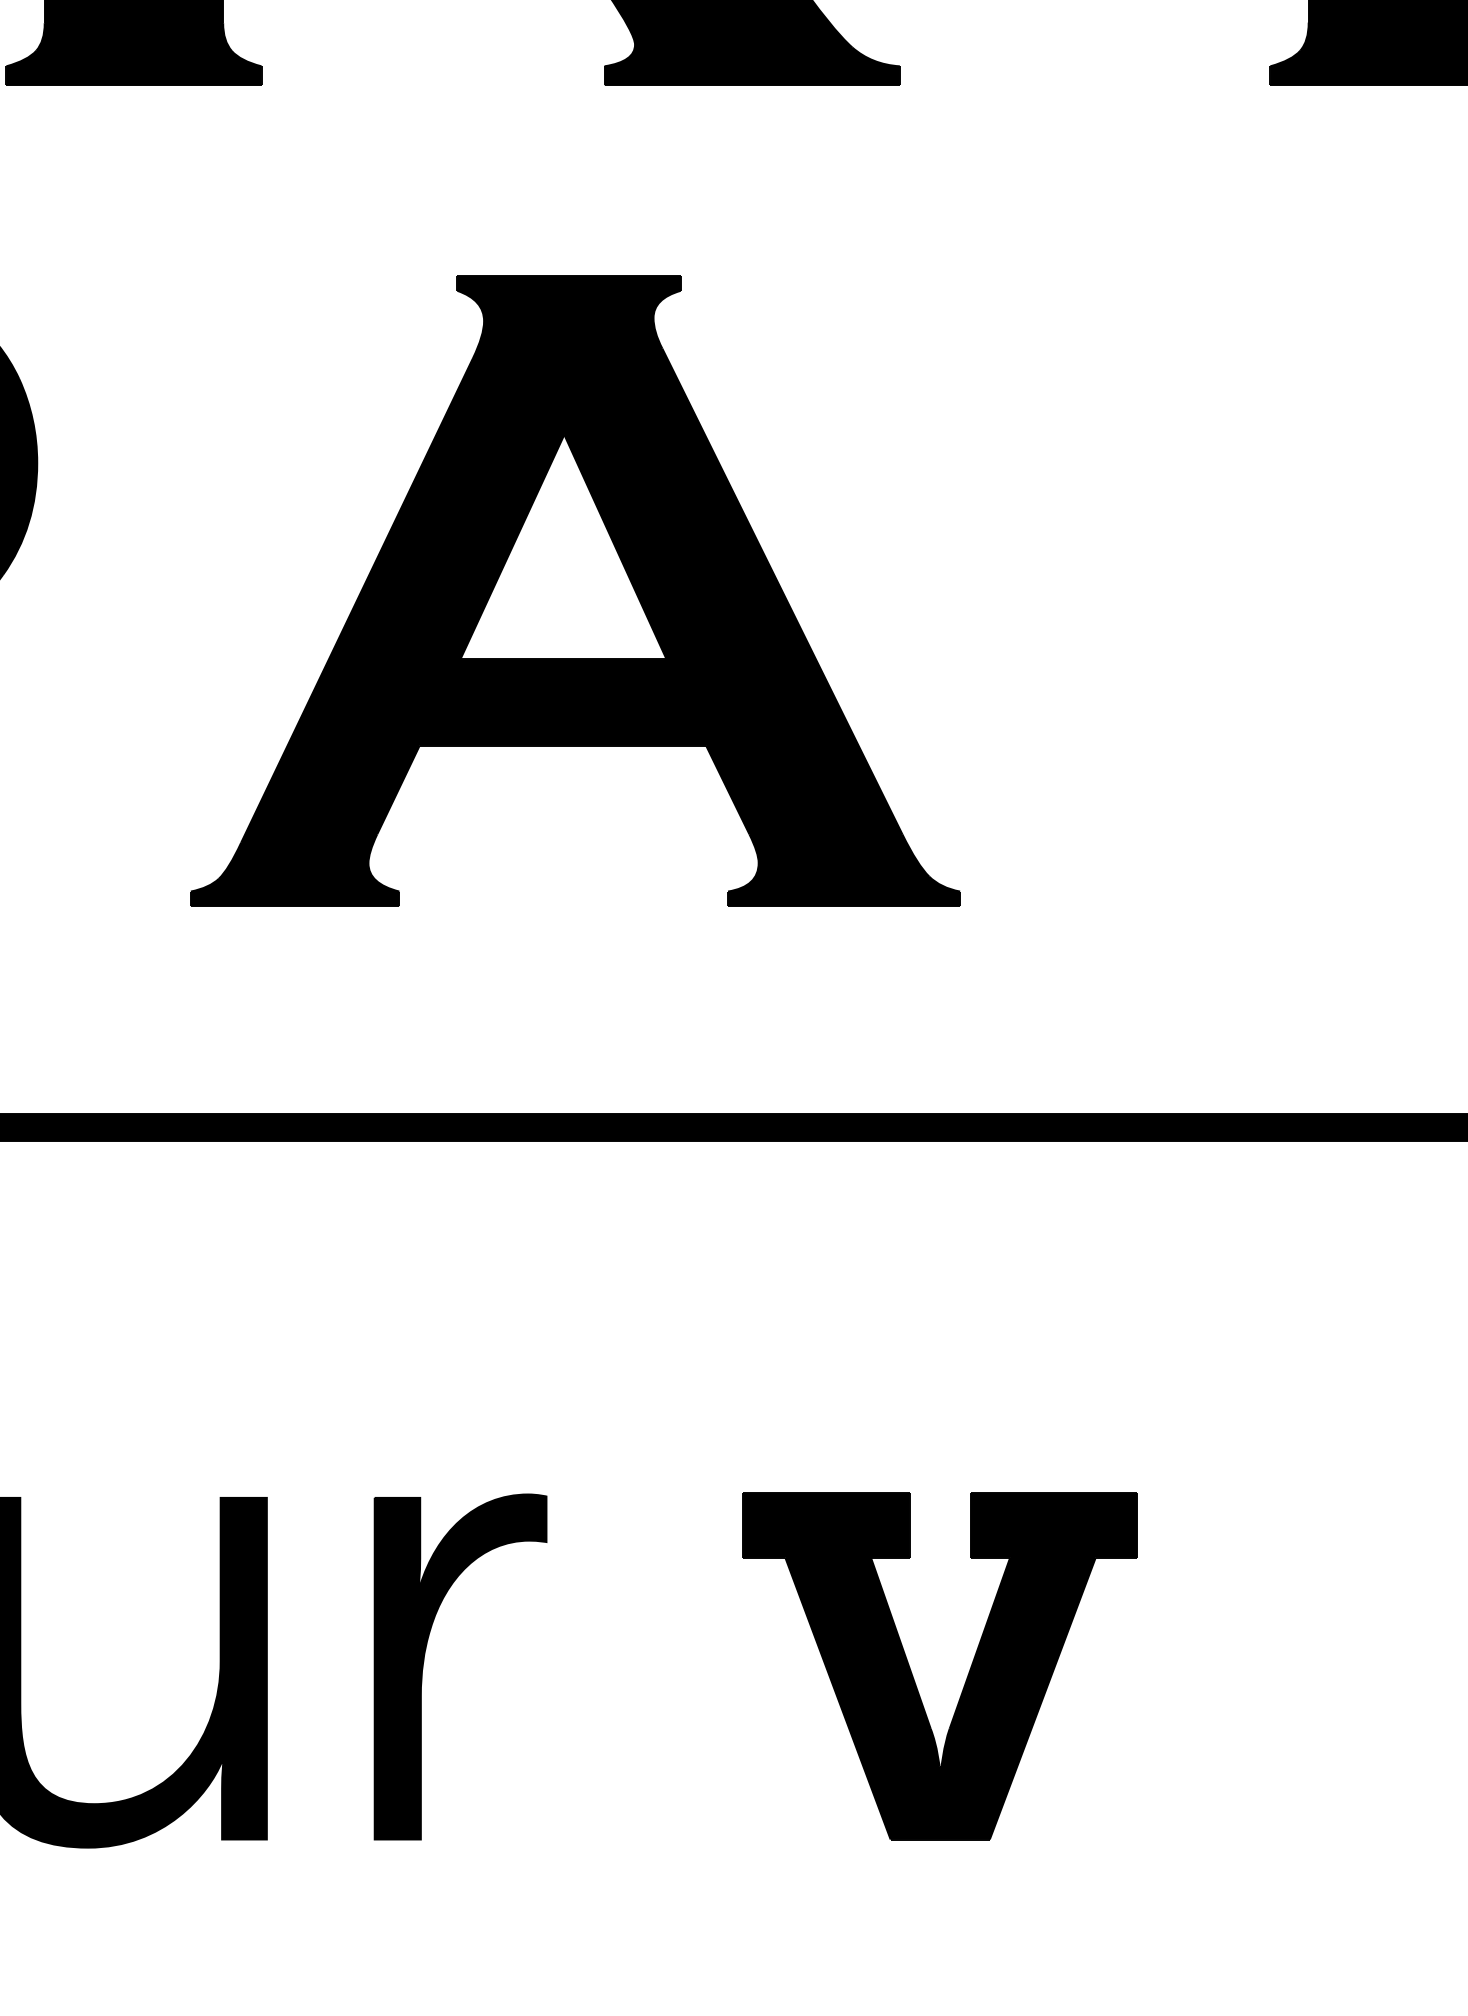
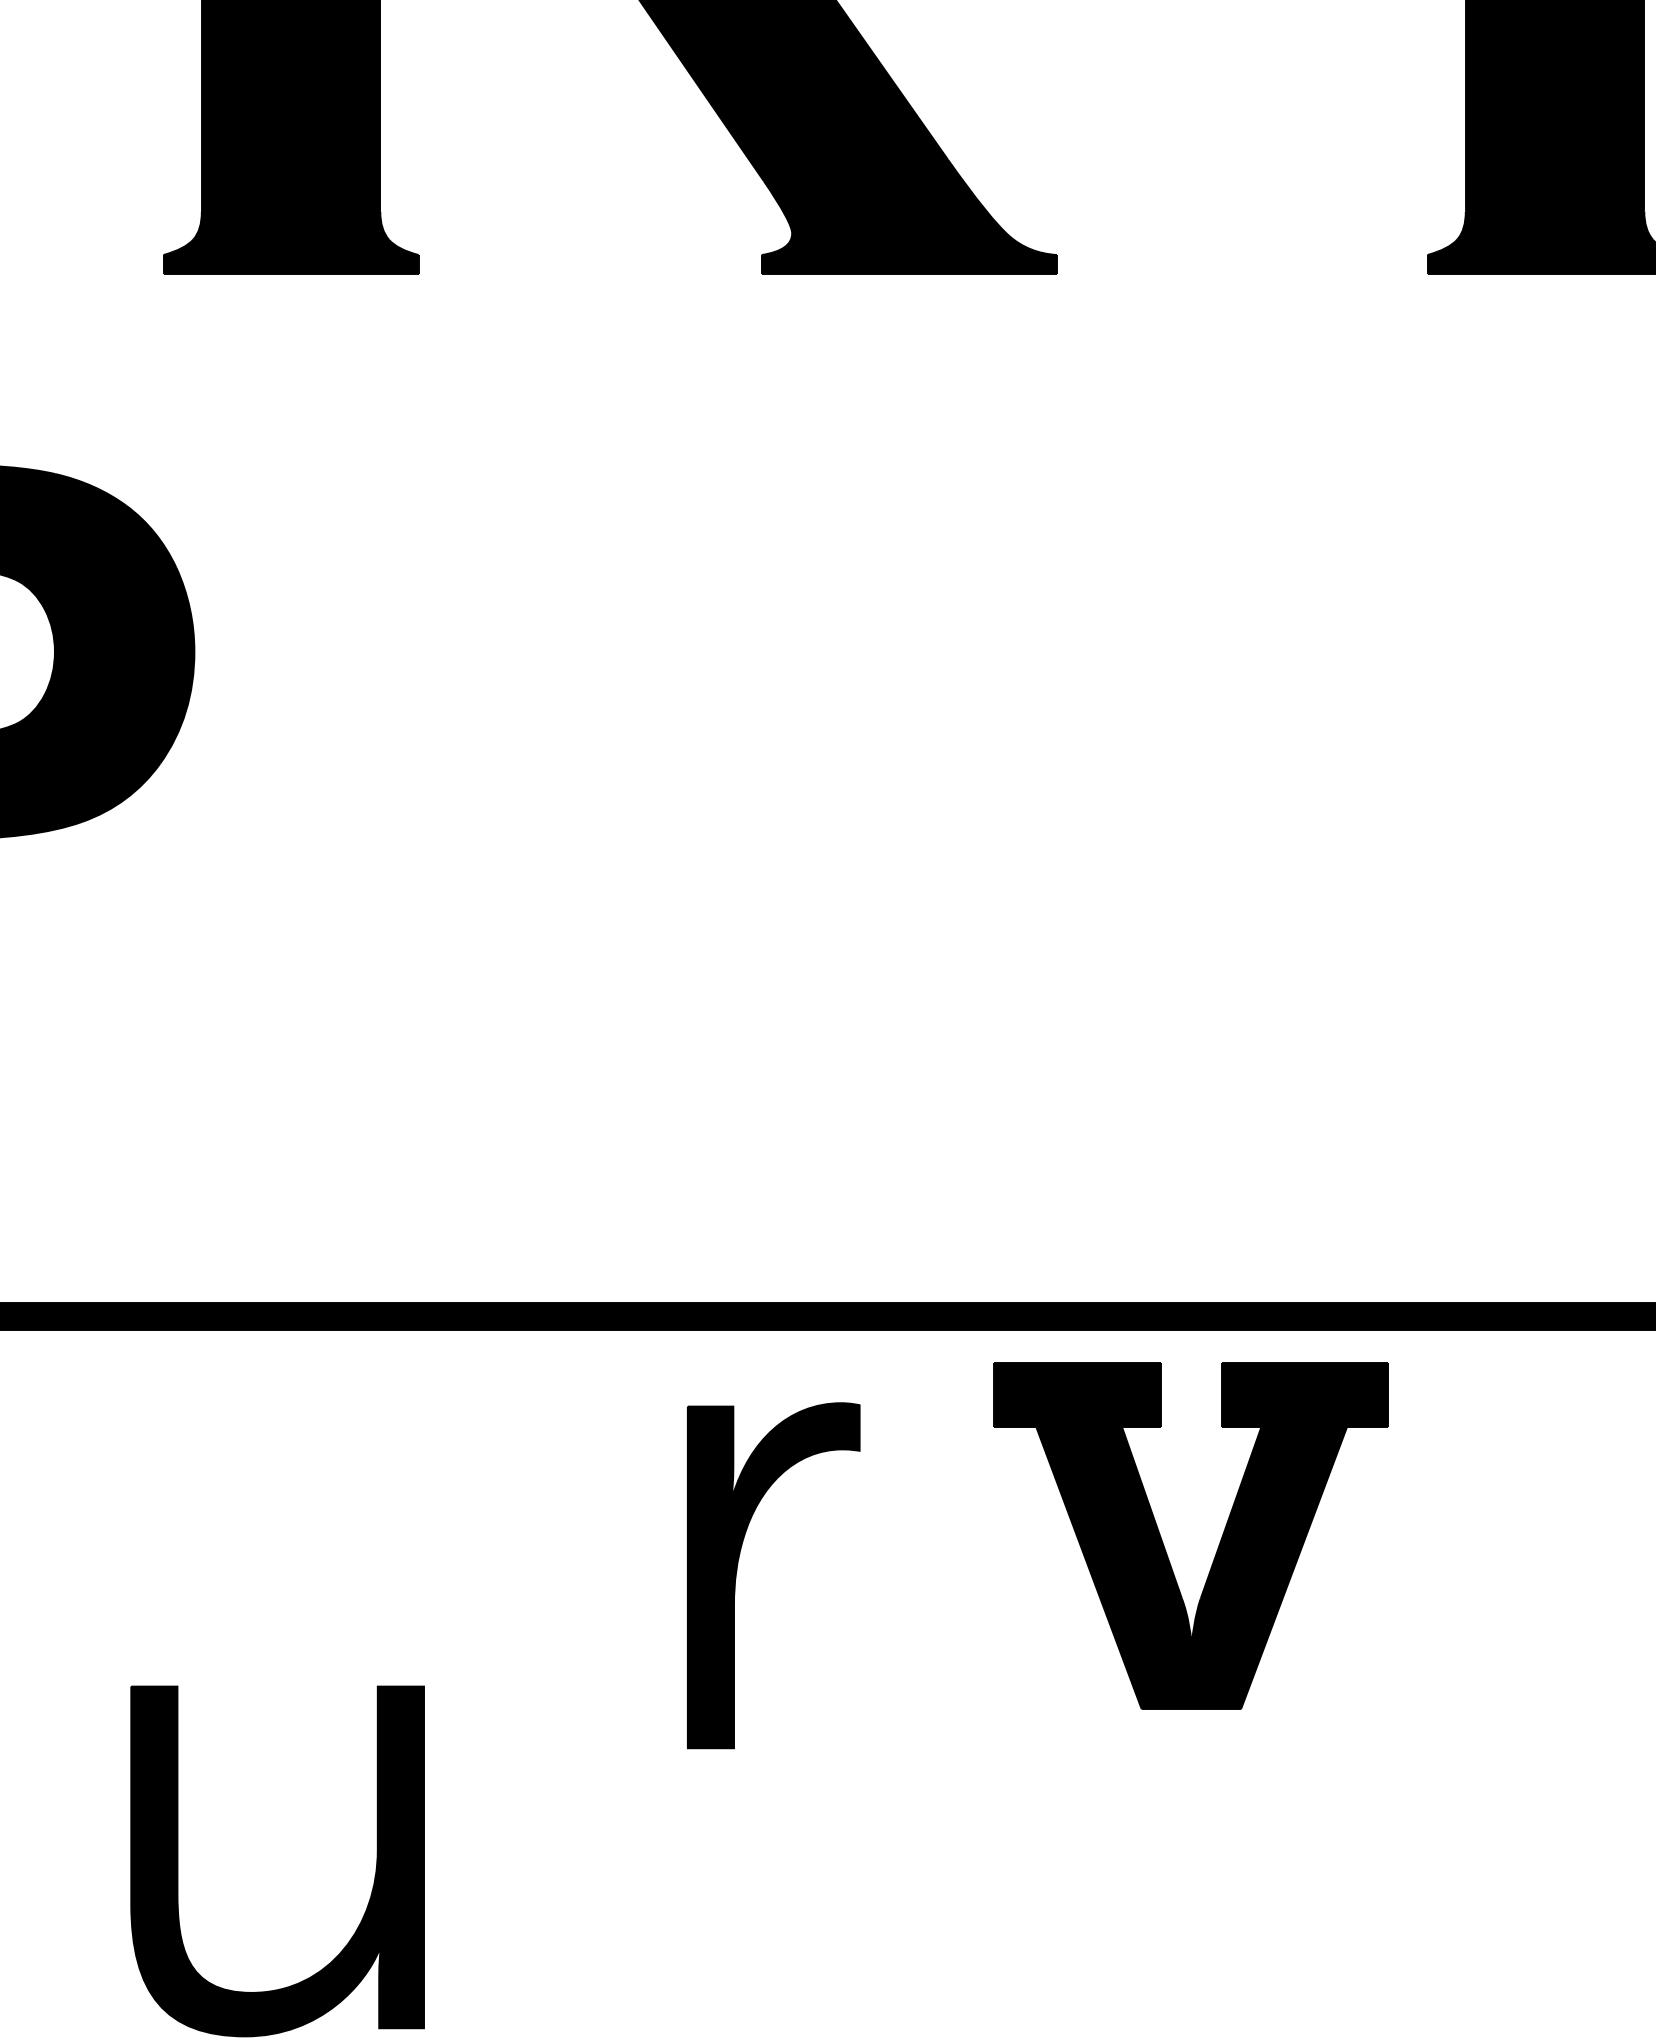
part: (575, 590) -> (732, 779), removed
part: (424, 1662) -> (737, 1571), moved
part: (913, 1675) -> (1164, 1545), moved

